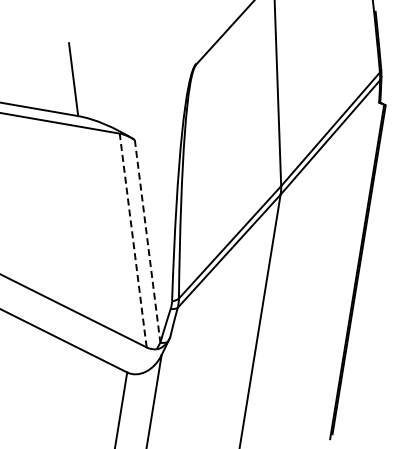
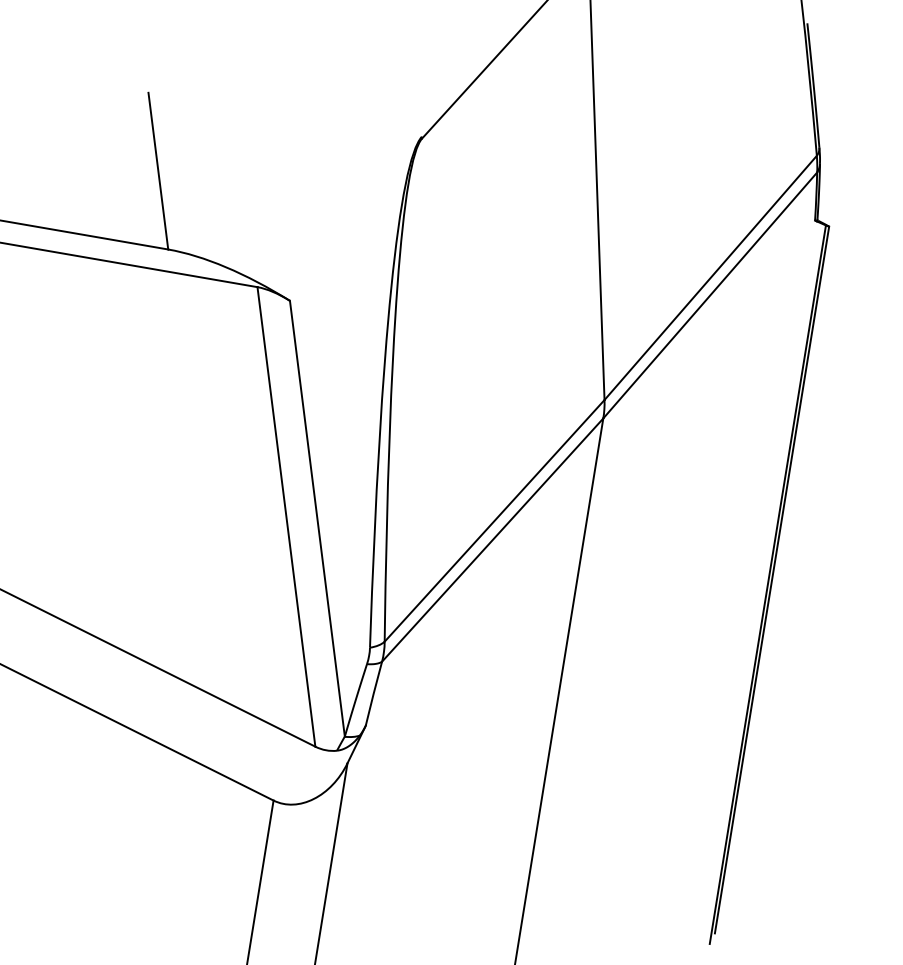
line: (133, 240) -> (287, 516), dashed -> solid
line: (147, 241) -> (317, 519), dashed -> solid

